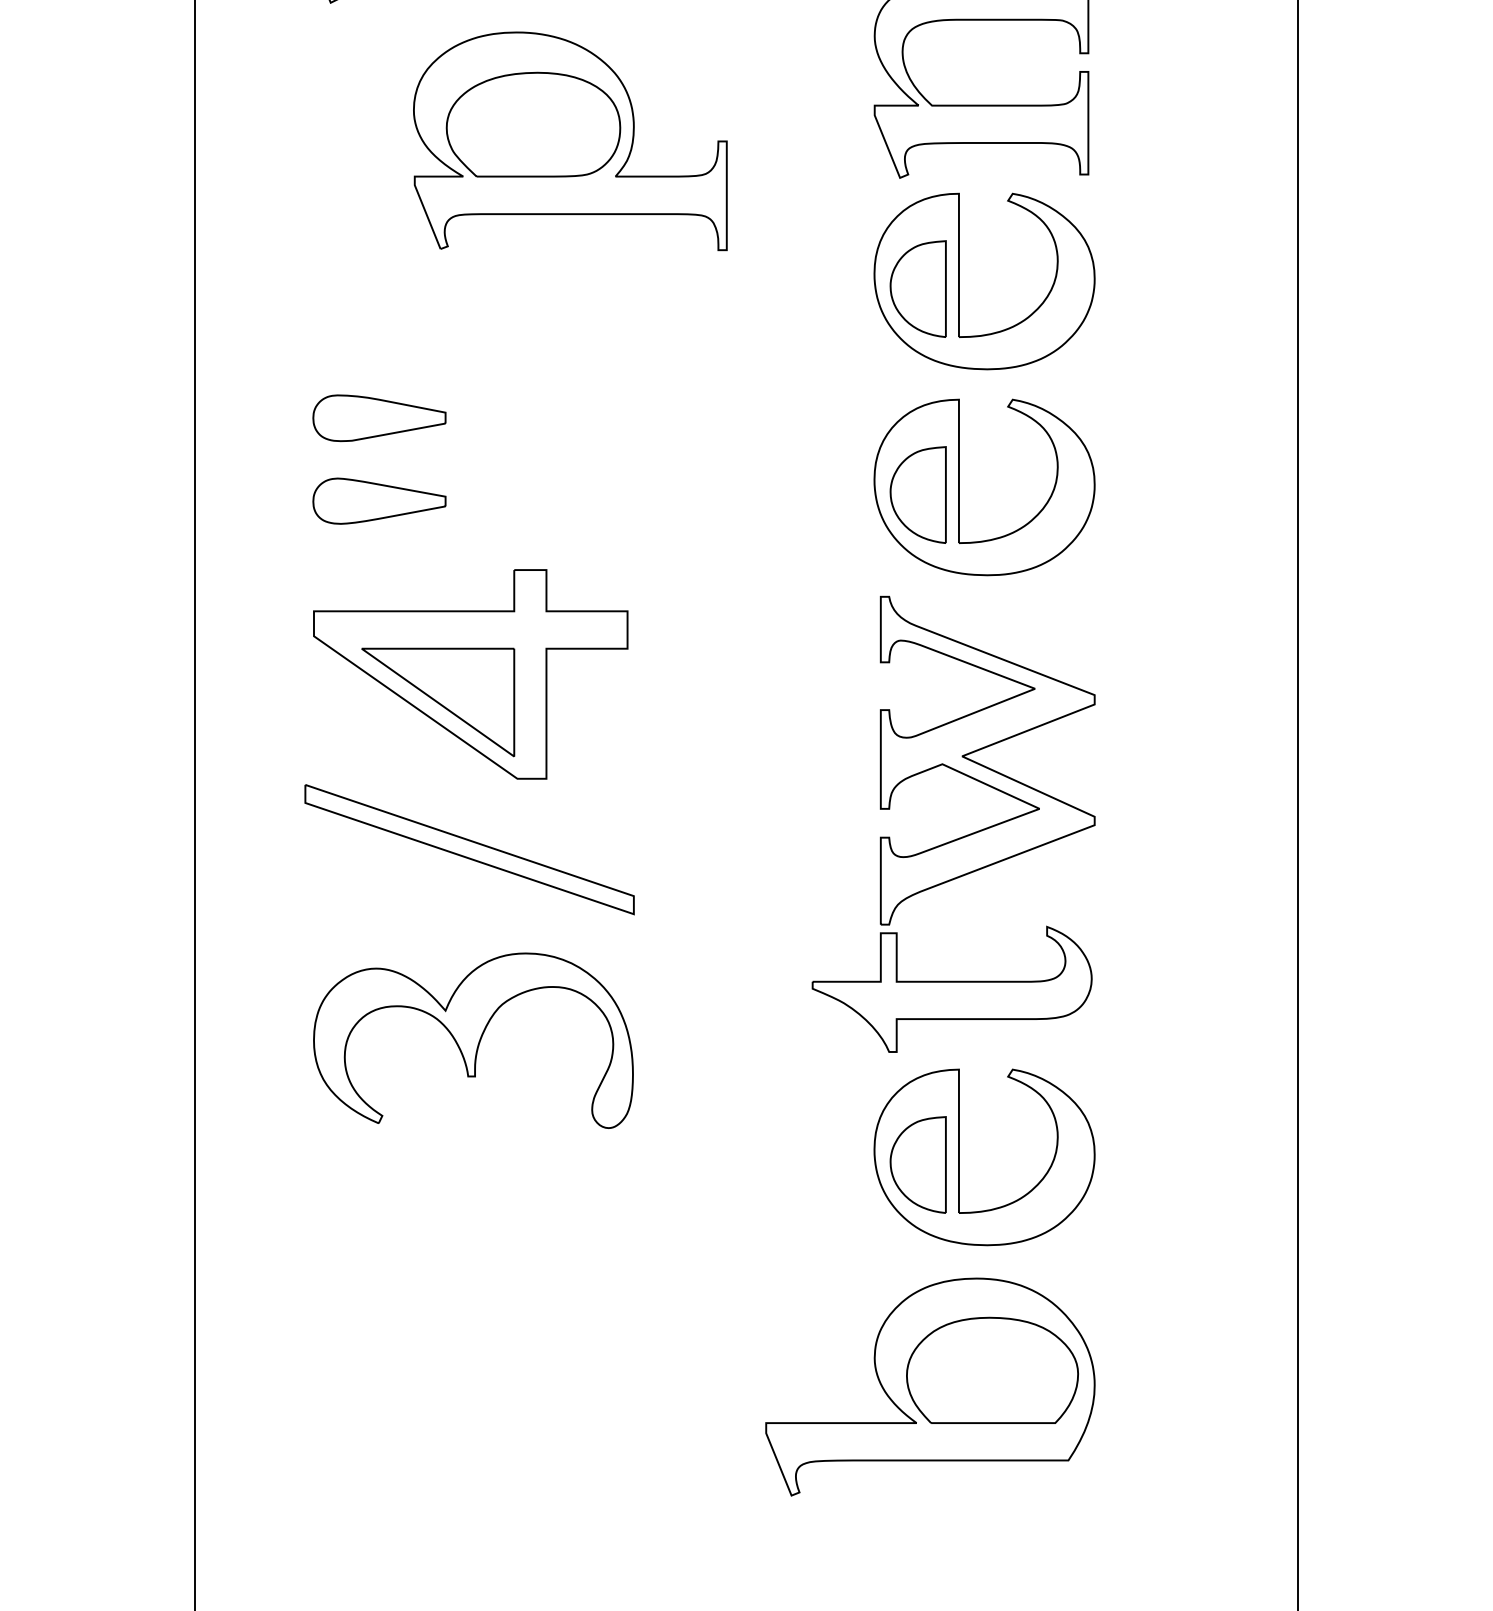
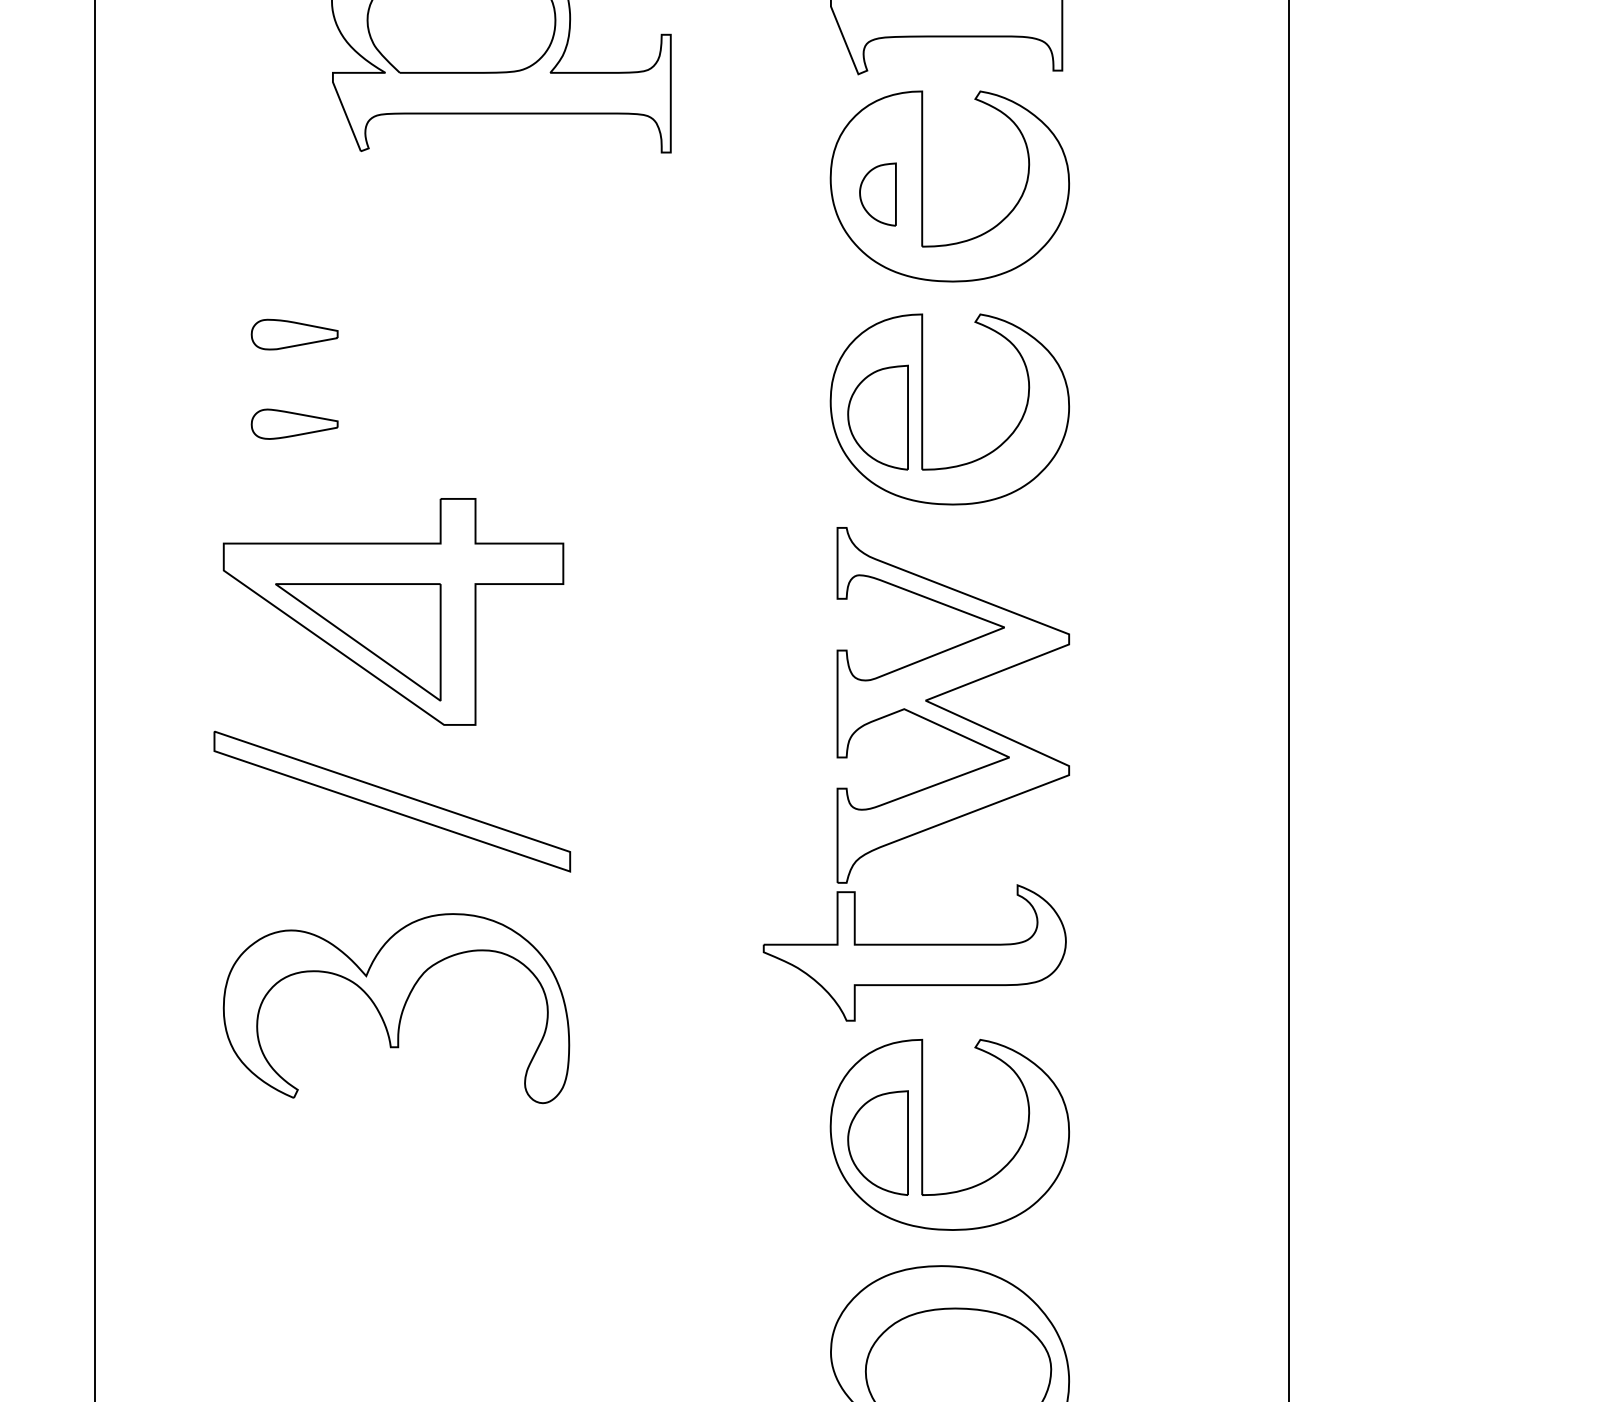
part: (917, 288) -> (877, 194), size x0.6
part: (379, 418) -> (294, 334), size x0.6
part: (379, 500) -> (294, 423), size x0.6

